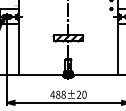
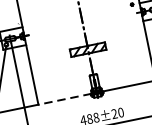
line: (40, 74) -> (63, 99), solid -> dashed

